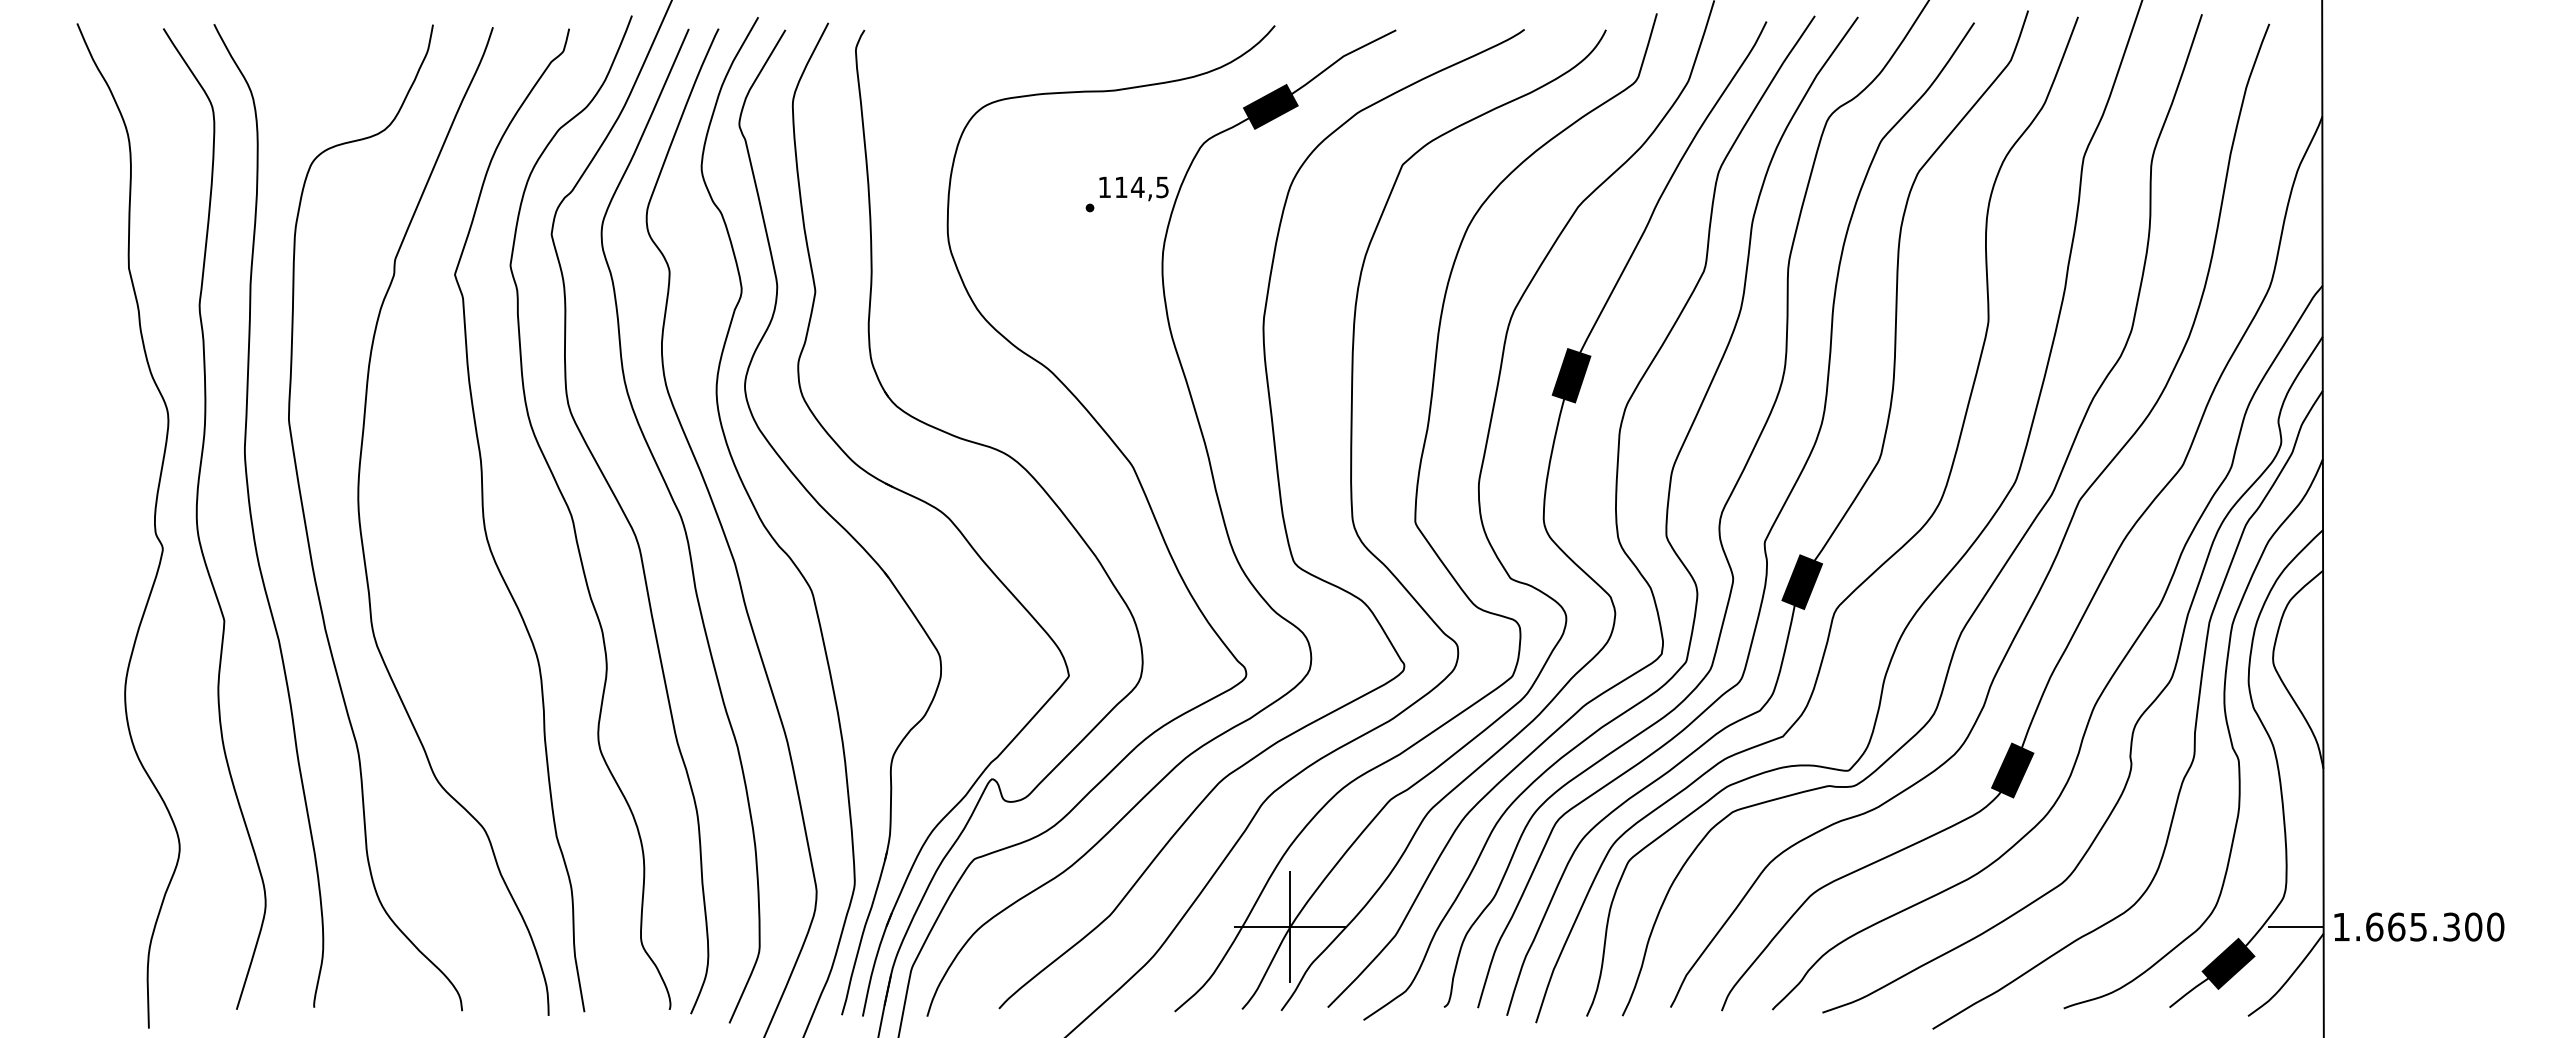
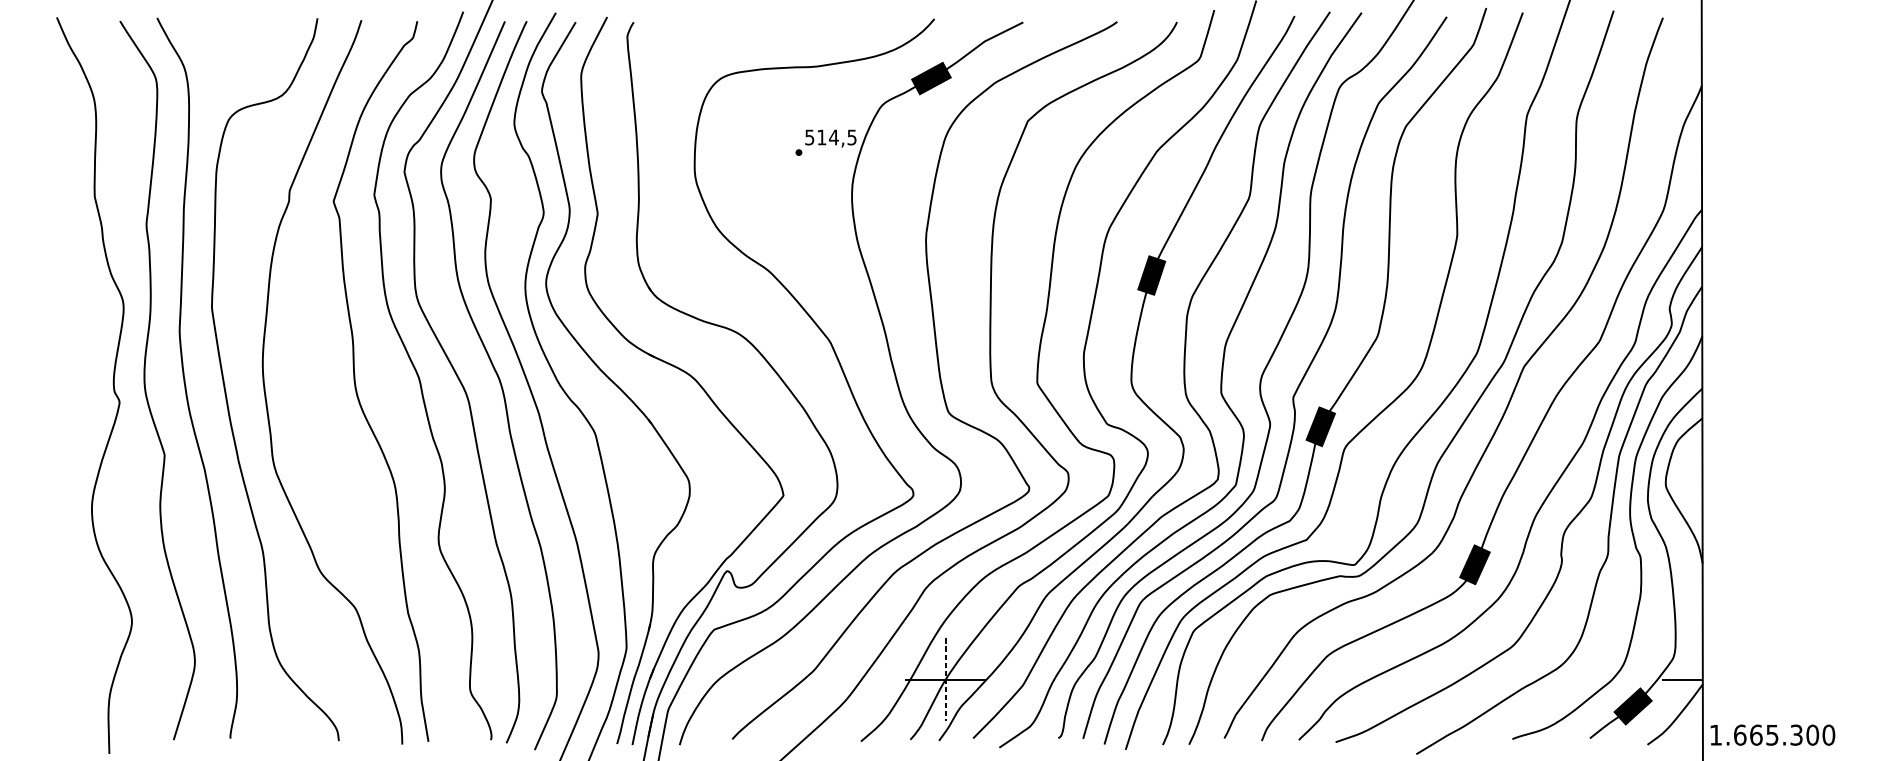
text: (1104, 187) -> (809, 137), 114,5 -> 514,5
text: (2419, 926) -> (1773, 734), moved
line: (1290, 927) -> (945, 679), solid -> dashed

